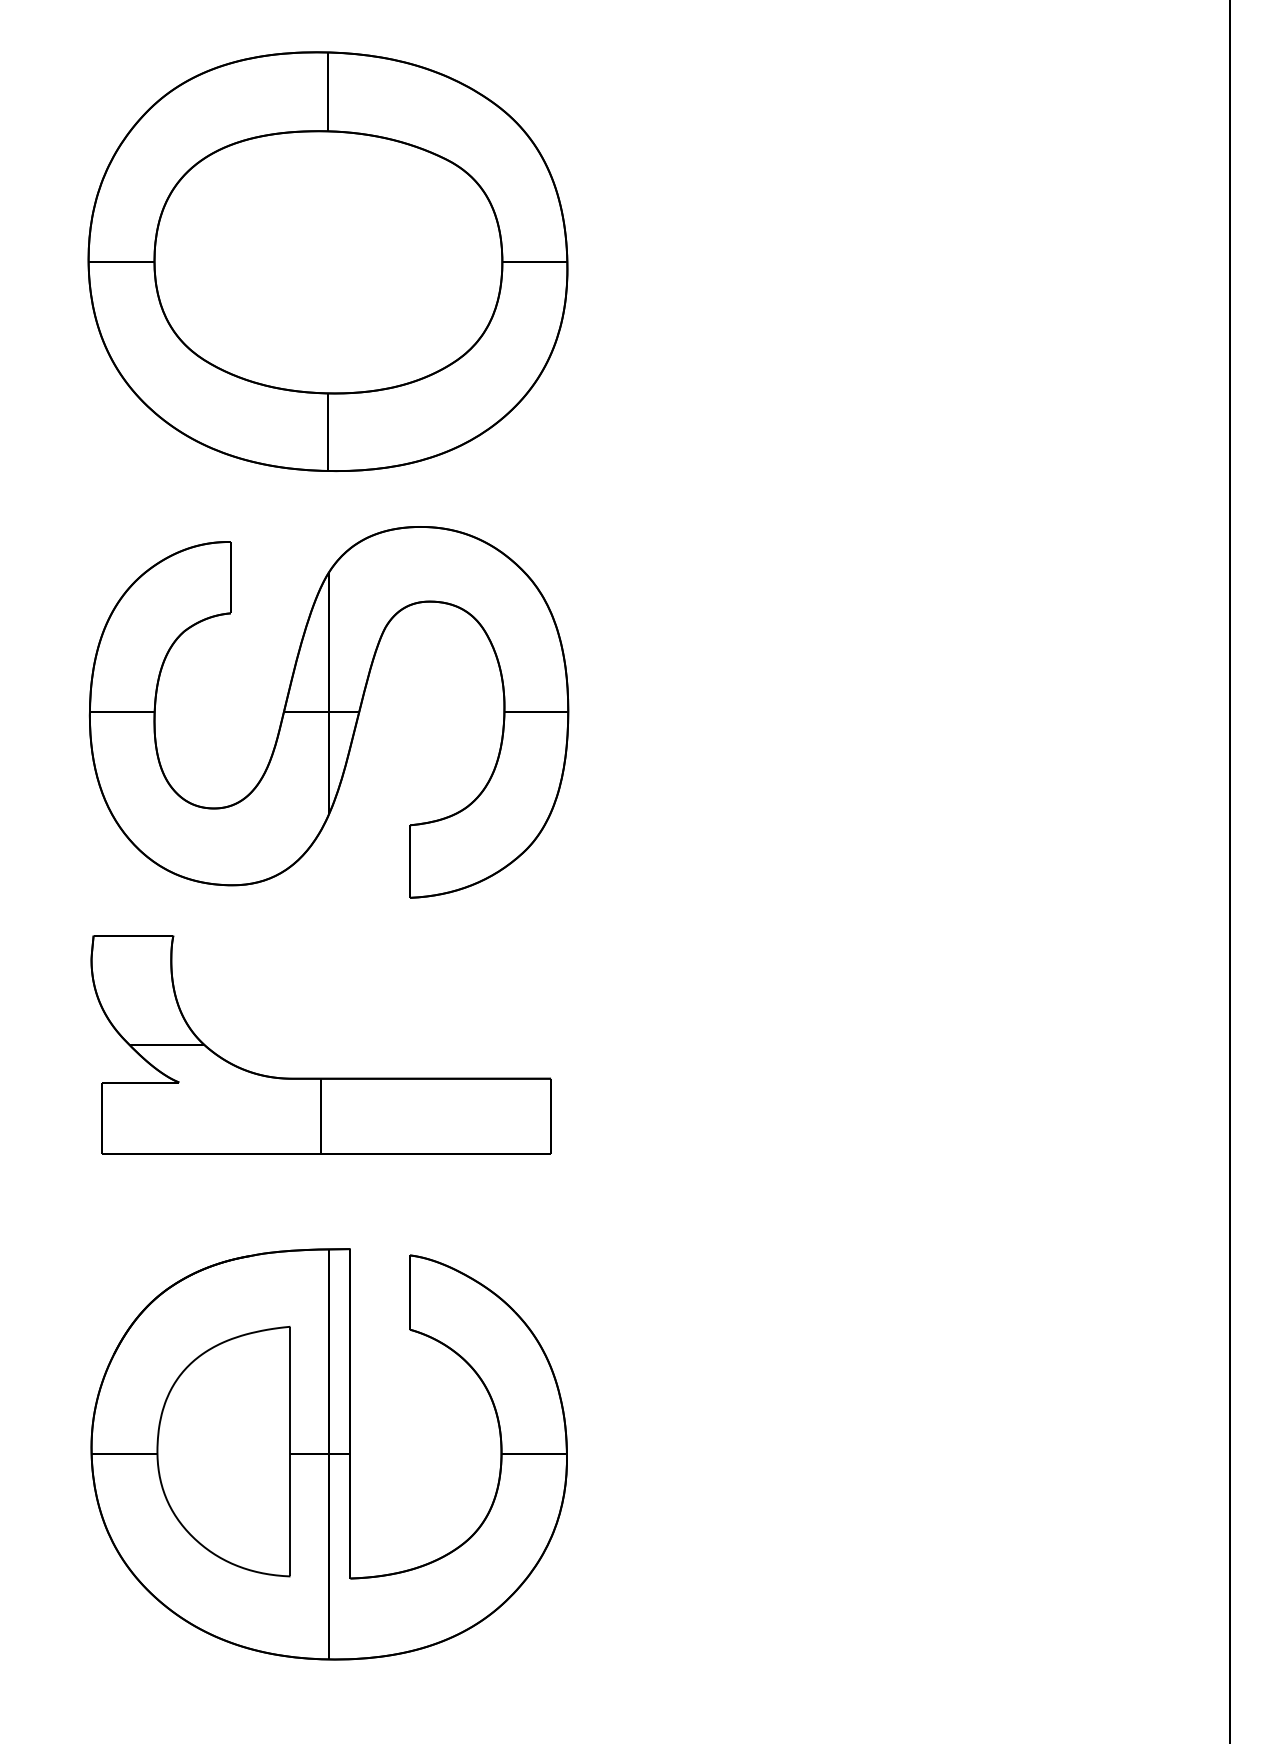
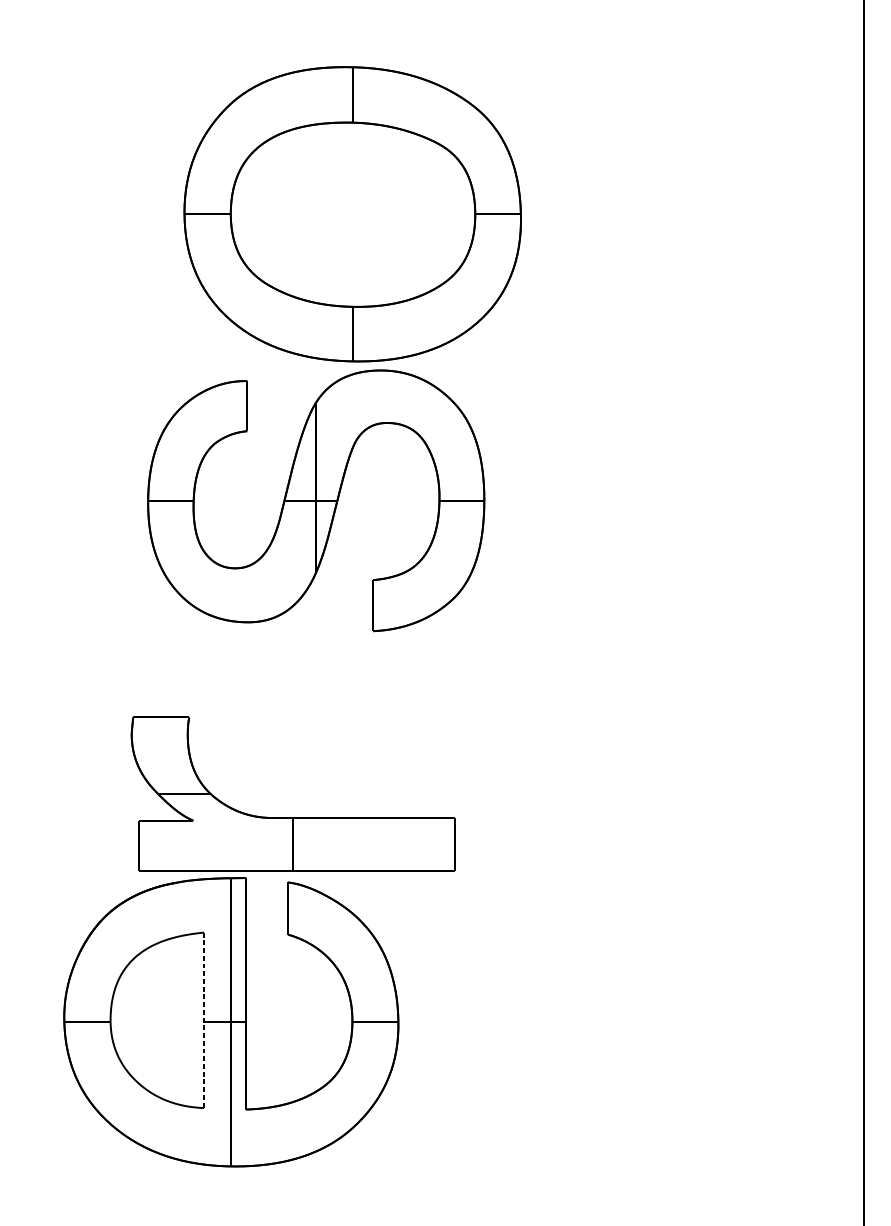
part: (327, 261) -> (352, 214), moved
part: (328, 712) -> (315, 500), moved
part: (320, 1077) -> (292, 817), moved
line: (290, 1451) -> (204, 1020), solid -> dashed

